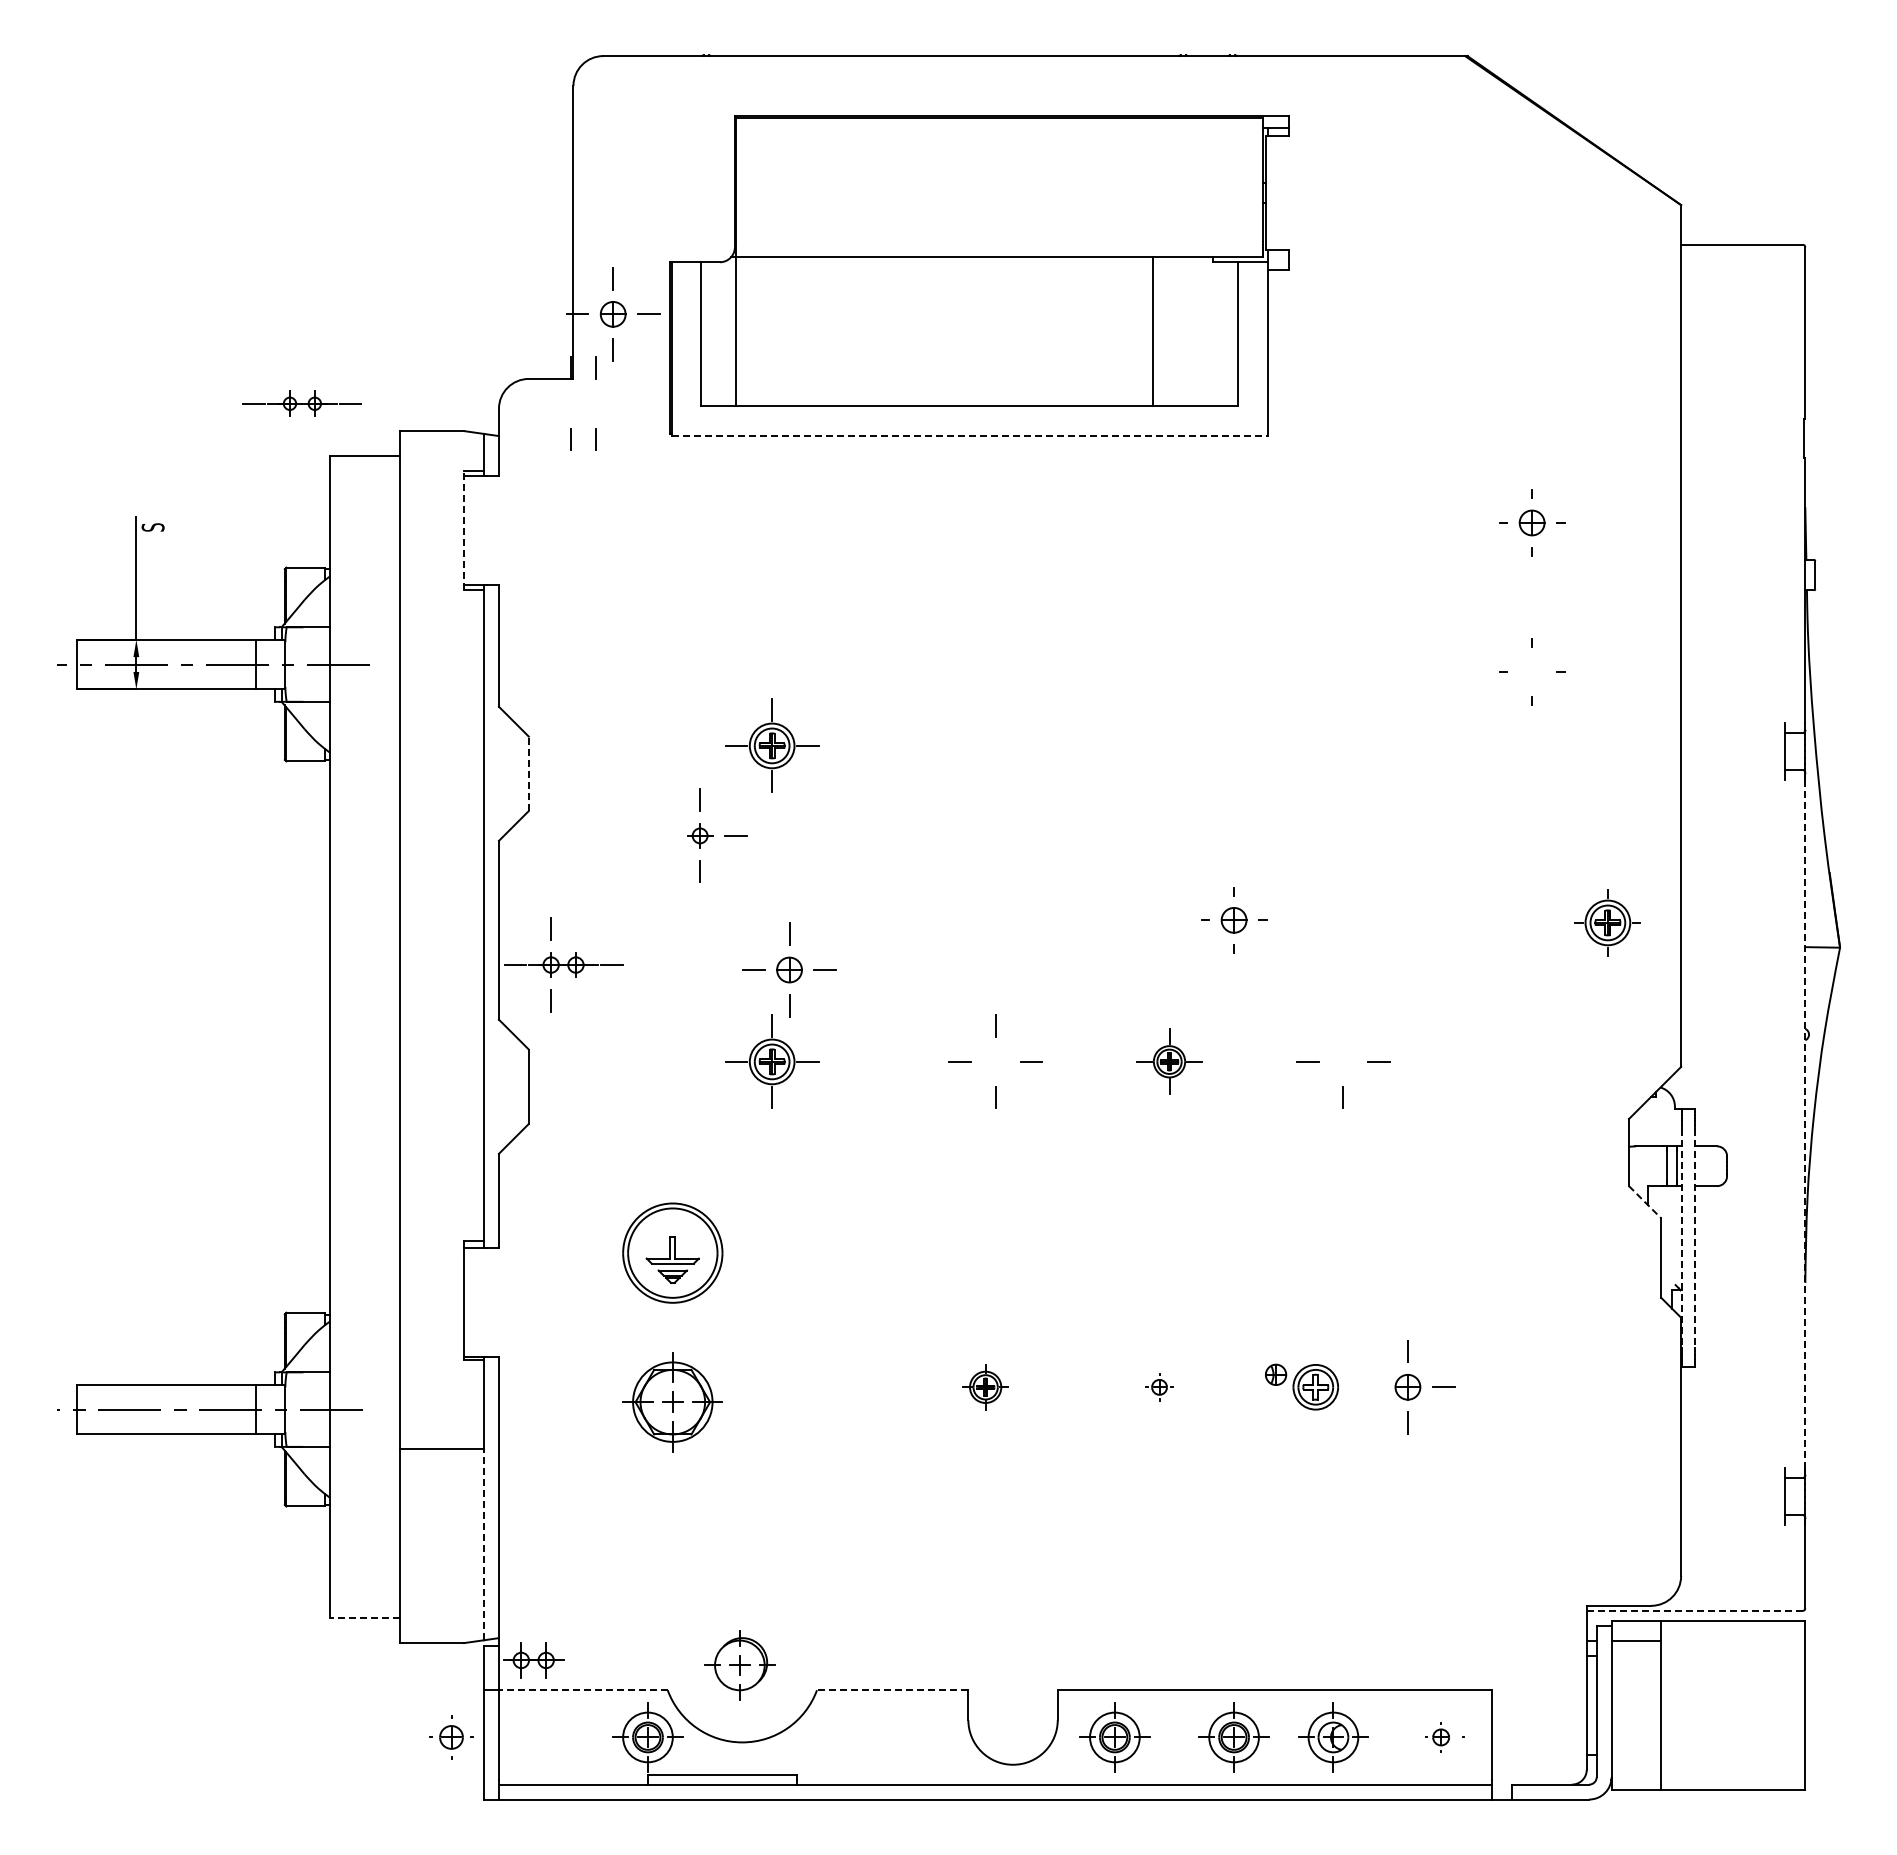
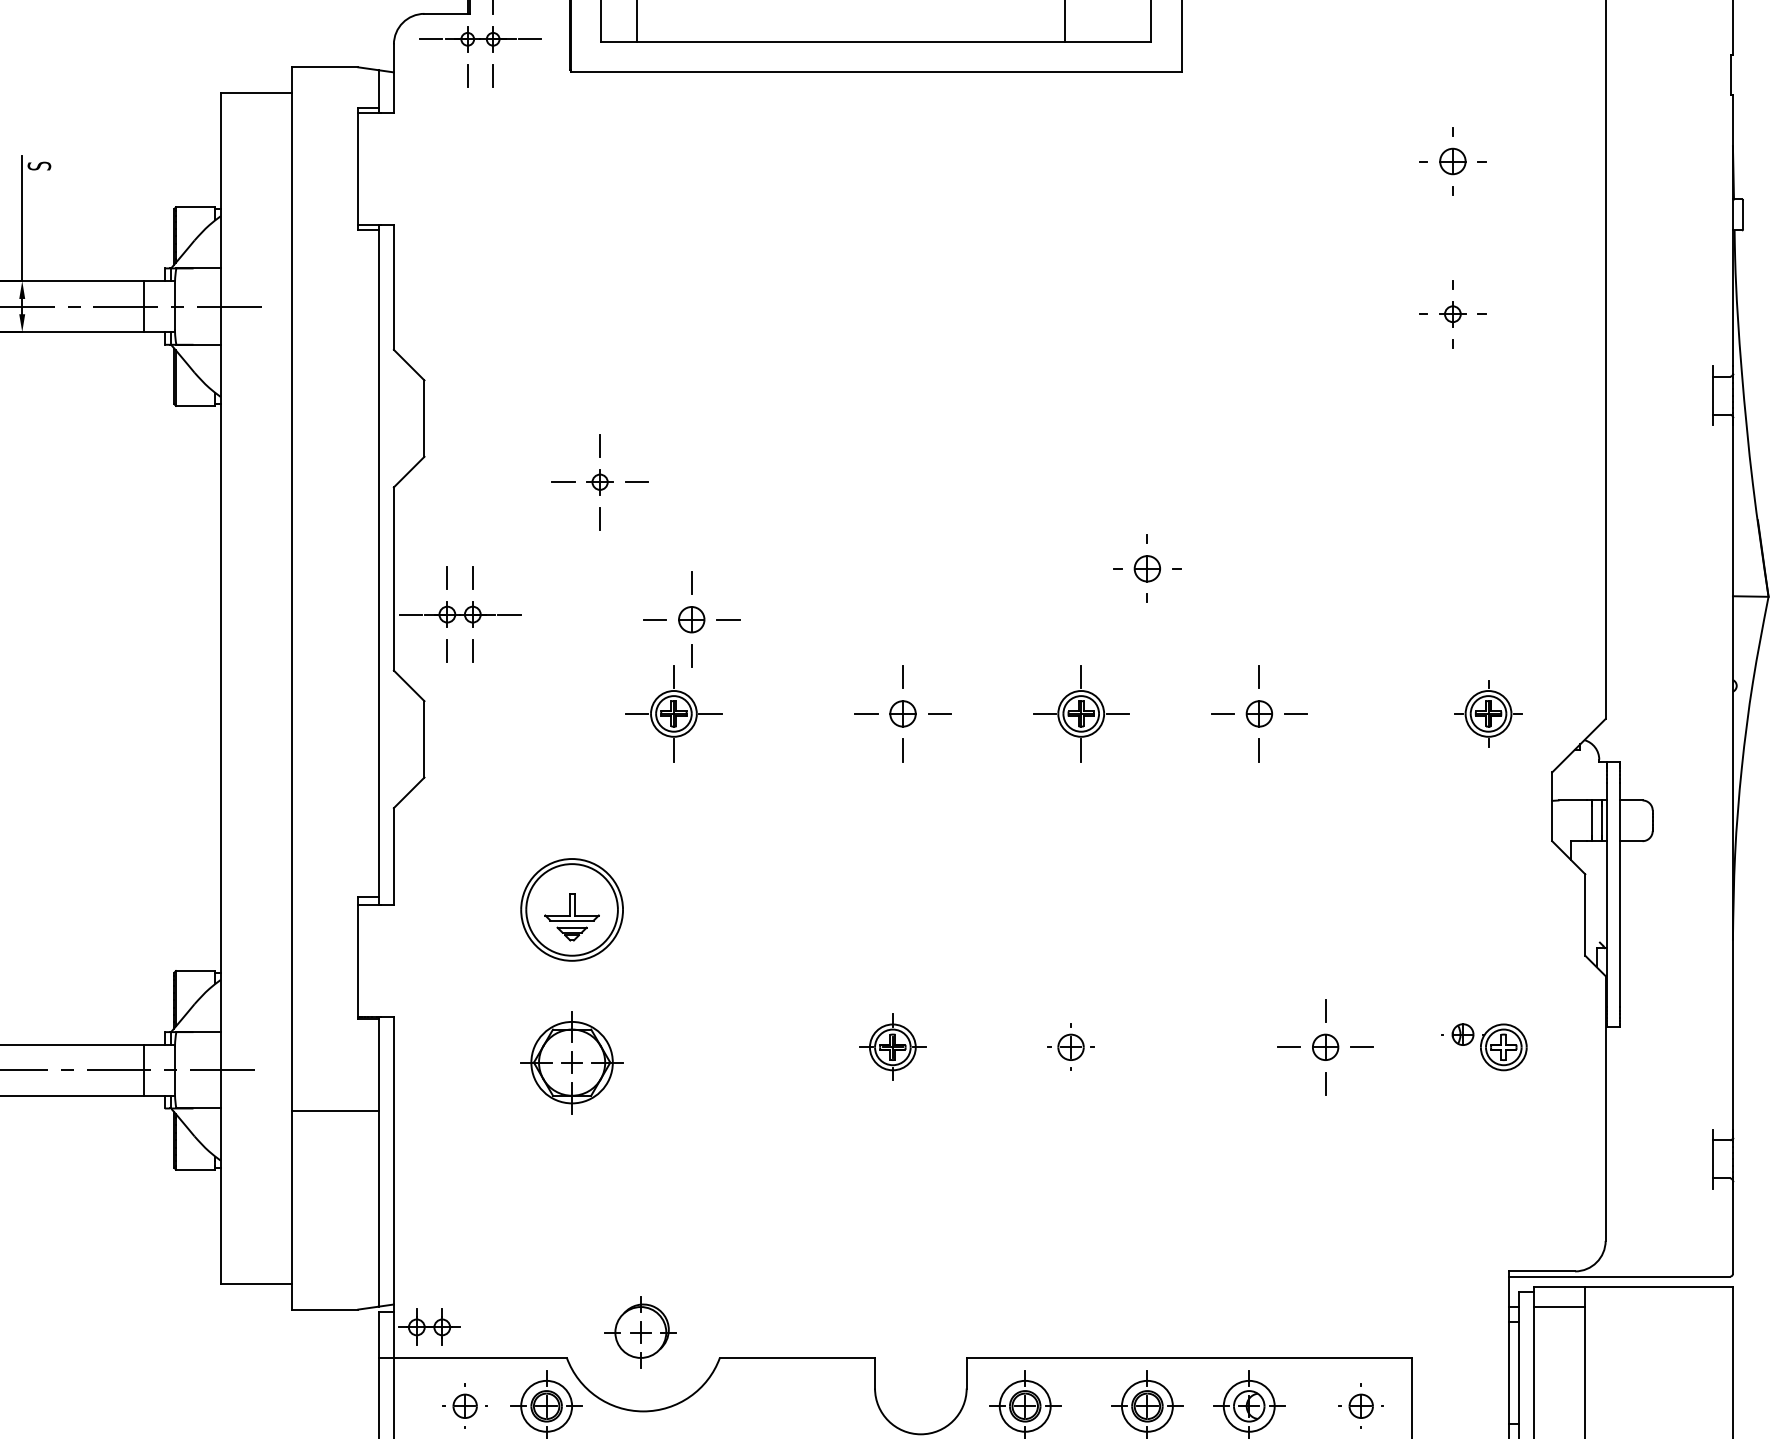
part: (301, 403) -> (479, 39), moved
line: (970, 436) -> (877, 72), dashed -> solid
line: (464, 530) -> (358, 169), dashed -> solid
part: (1532, 671) -> (1453, 313), added
part: (772, 745) -> (674, 389), removed
line: (528, 773) -> (424, 418), dashed -> solid
line: (664, 835) -> (563, 481), added
part: (1607, 922) -> (1488, 713), moved
line: (575, 928) -> (472, 577), added
line: (575, 1000) -> (472, 650), added
line: (1342, 1025) -> (1258, 676), added
part: (995, 1061) -> (902, 713), added
part: (1169, 1061) -> (1081, 713), size x1.43
part: (1343, 1061) -> (1259, 713), added
line: (1805, 1124) -> (1733, 778), dashed -> solid
line: (1645, 1202) -> (1569, 857), dashed -> solid
line: (1682, 1238) -> (1607, 894), dashed -> solid
line: (1694, 1238) -> (1619, 894), dashed -> solid
part: (1301, 1386) -> (1489, 1046), moved
line: (1371, 1386) -> (1288, 1046), added
part: (985, 1387) -> (892, 1047), size x1.43
part: (1159, 1387) -> (1070, 1047), size x1.67
line: (484, 1544) -> (379, 1208), dashed -> solid
line: (1695, 1610) -> (1620, 1276), dashed -> solid
line: (364, 1618) -> (256, 1284), dashed -> solid
line: (582, 1690) -> (479, 1358), dashed -> solid
line: (892, 1690) -> (797, 1358), dashed -> solid
part: (451, 1737) -> (465, 1406), moved
part: (1437, 1737) -> (1355, 1406), size x1.43

